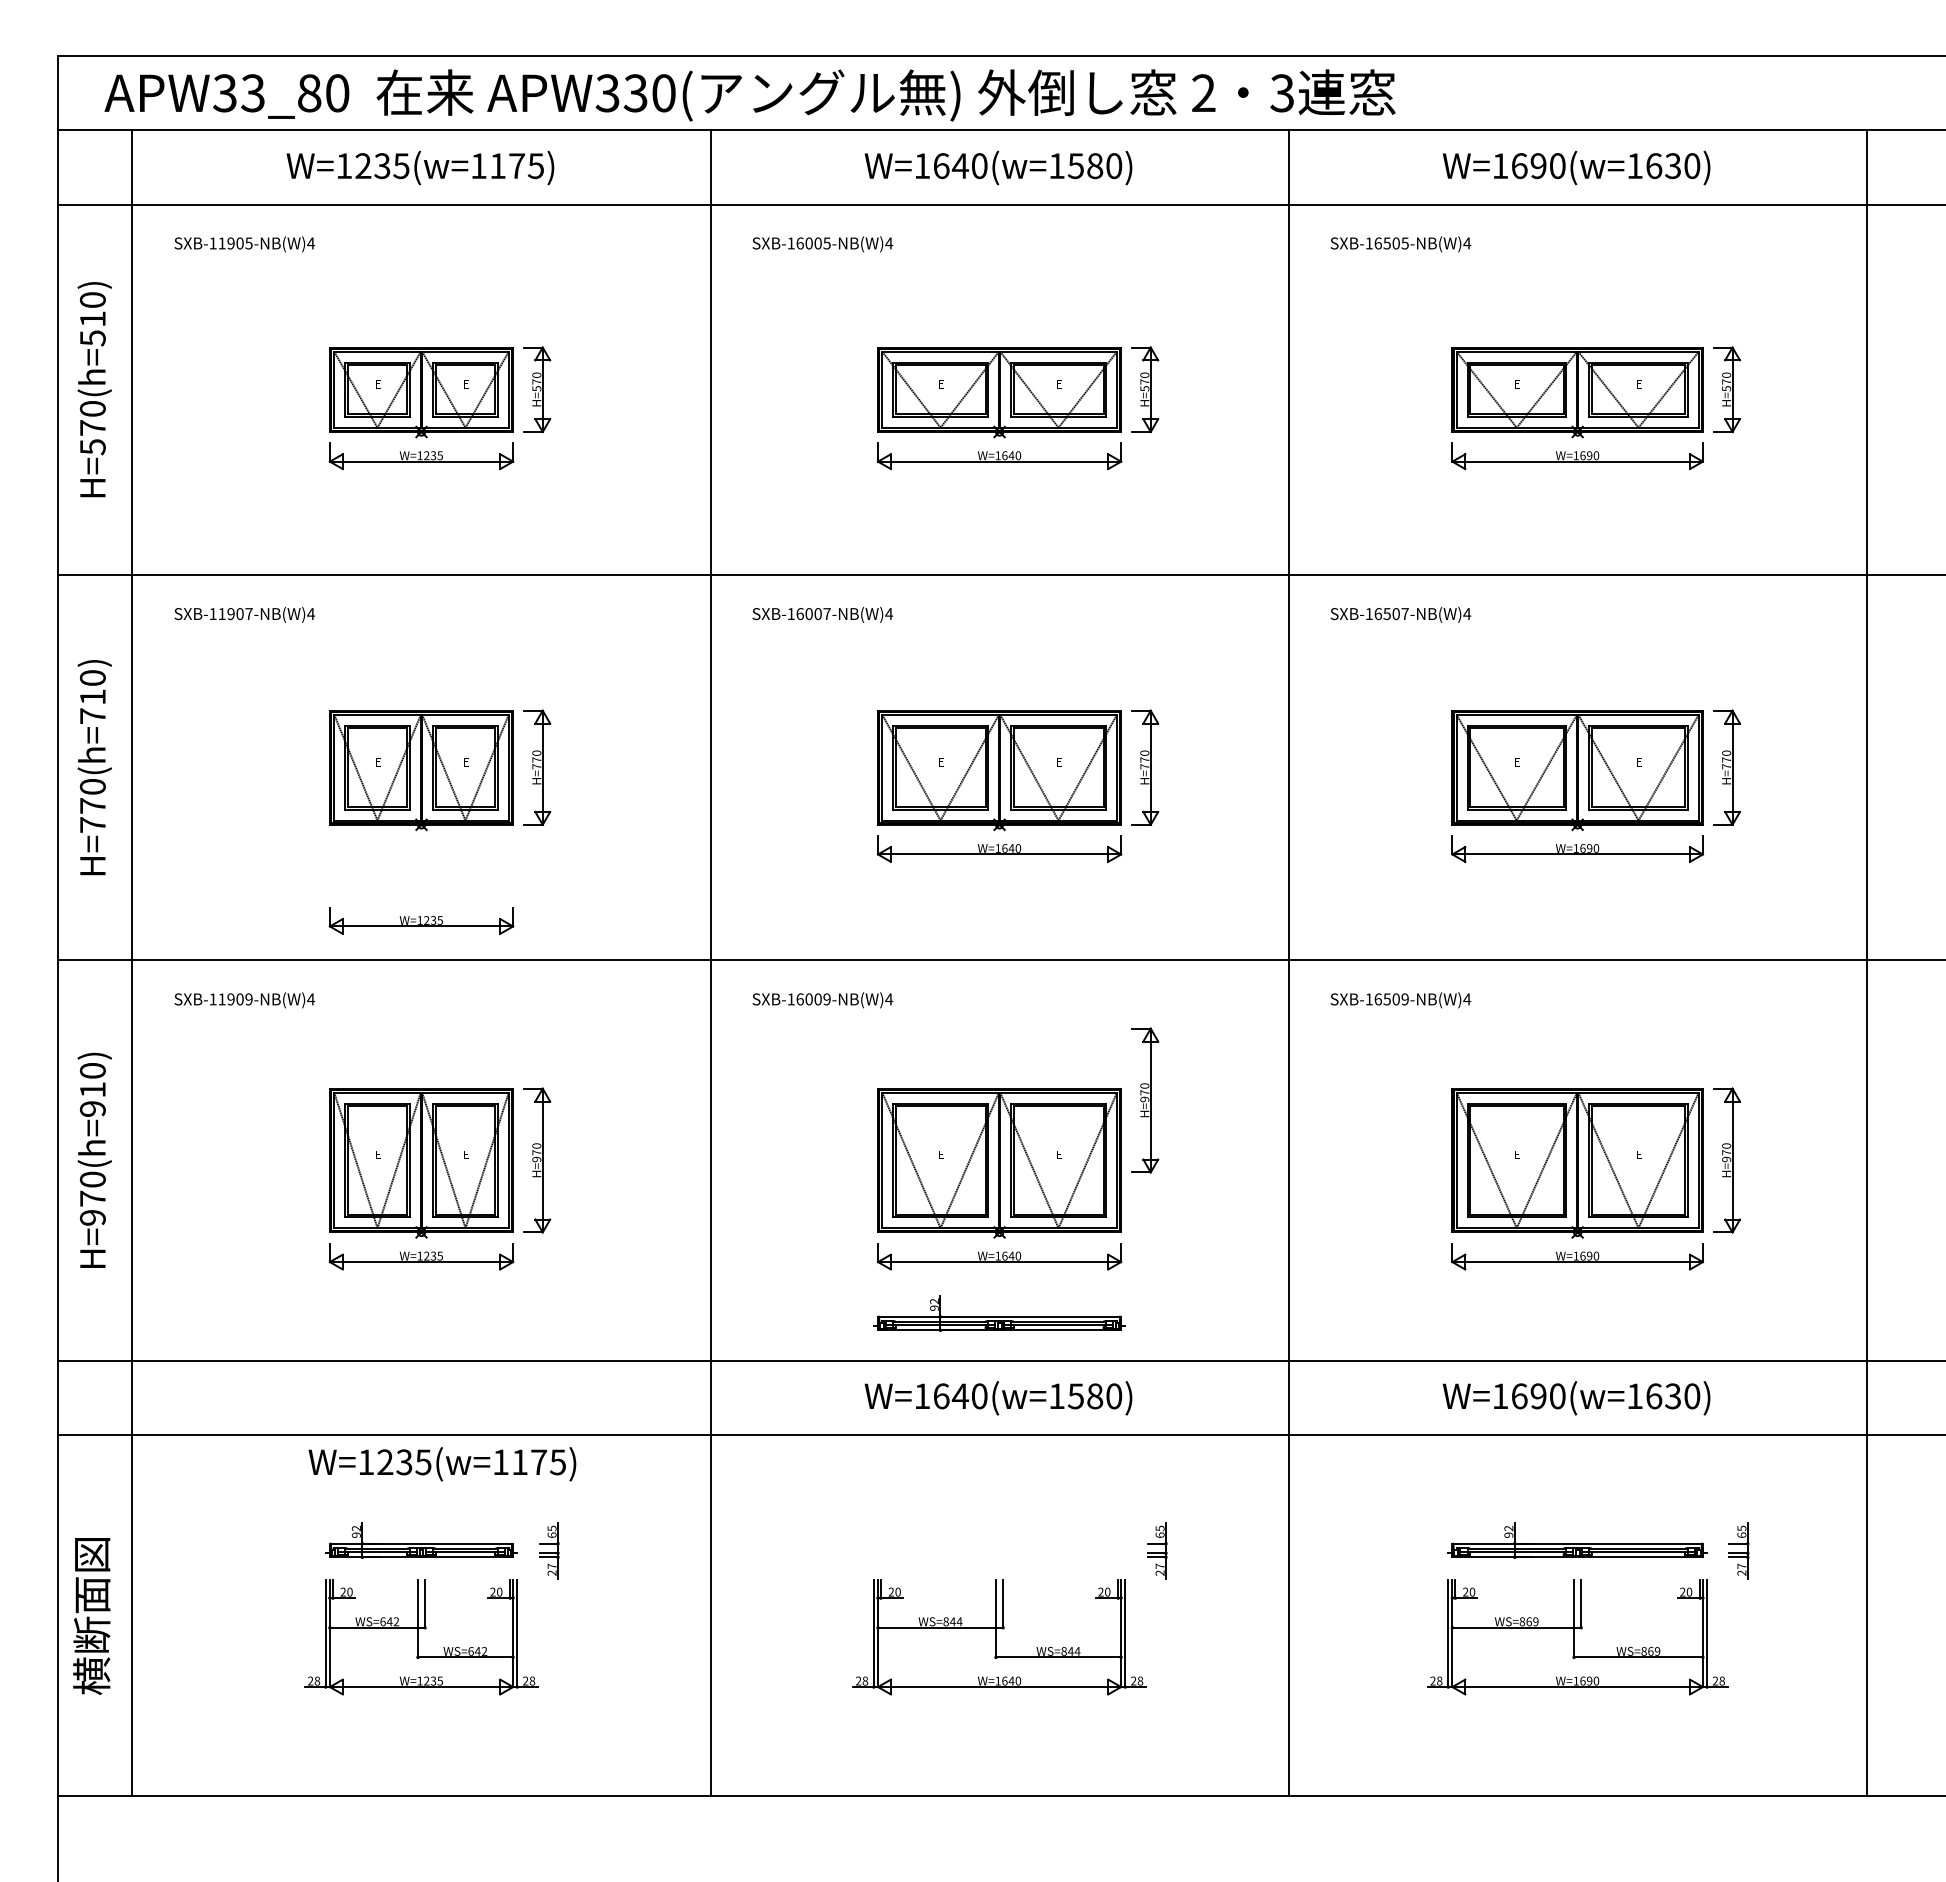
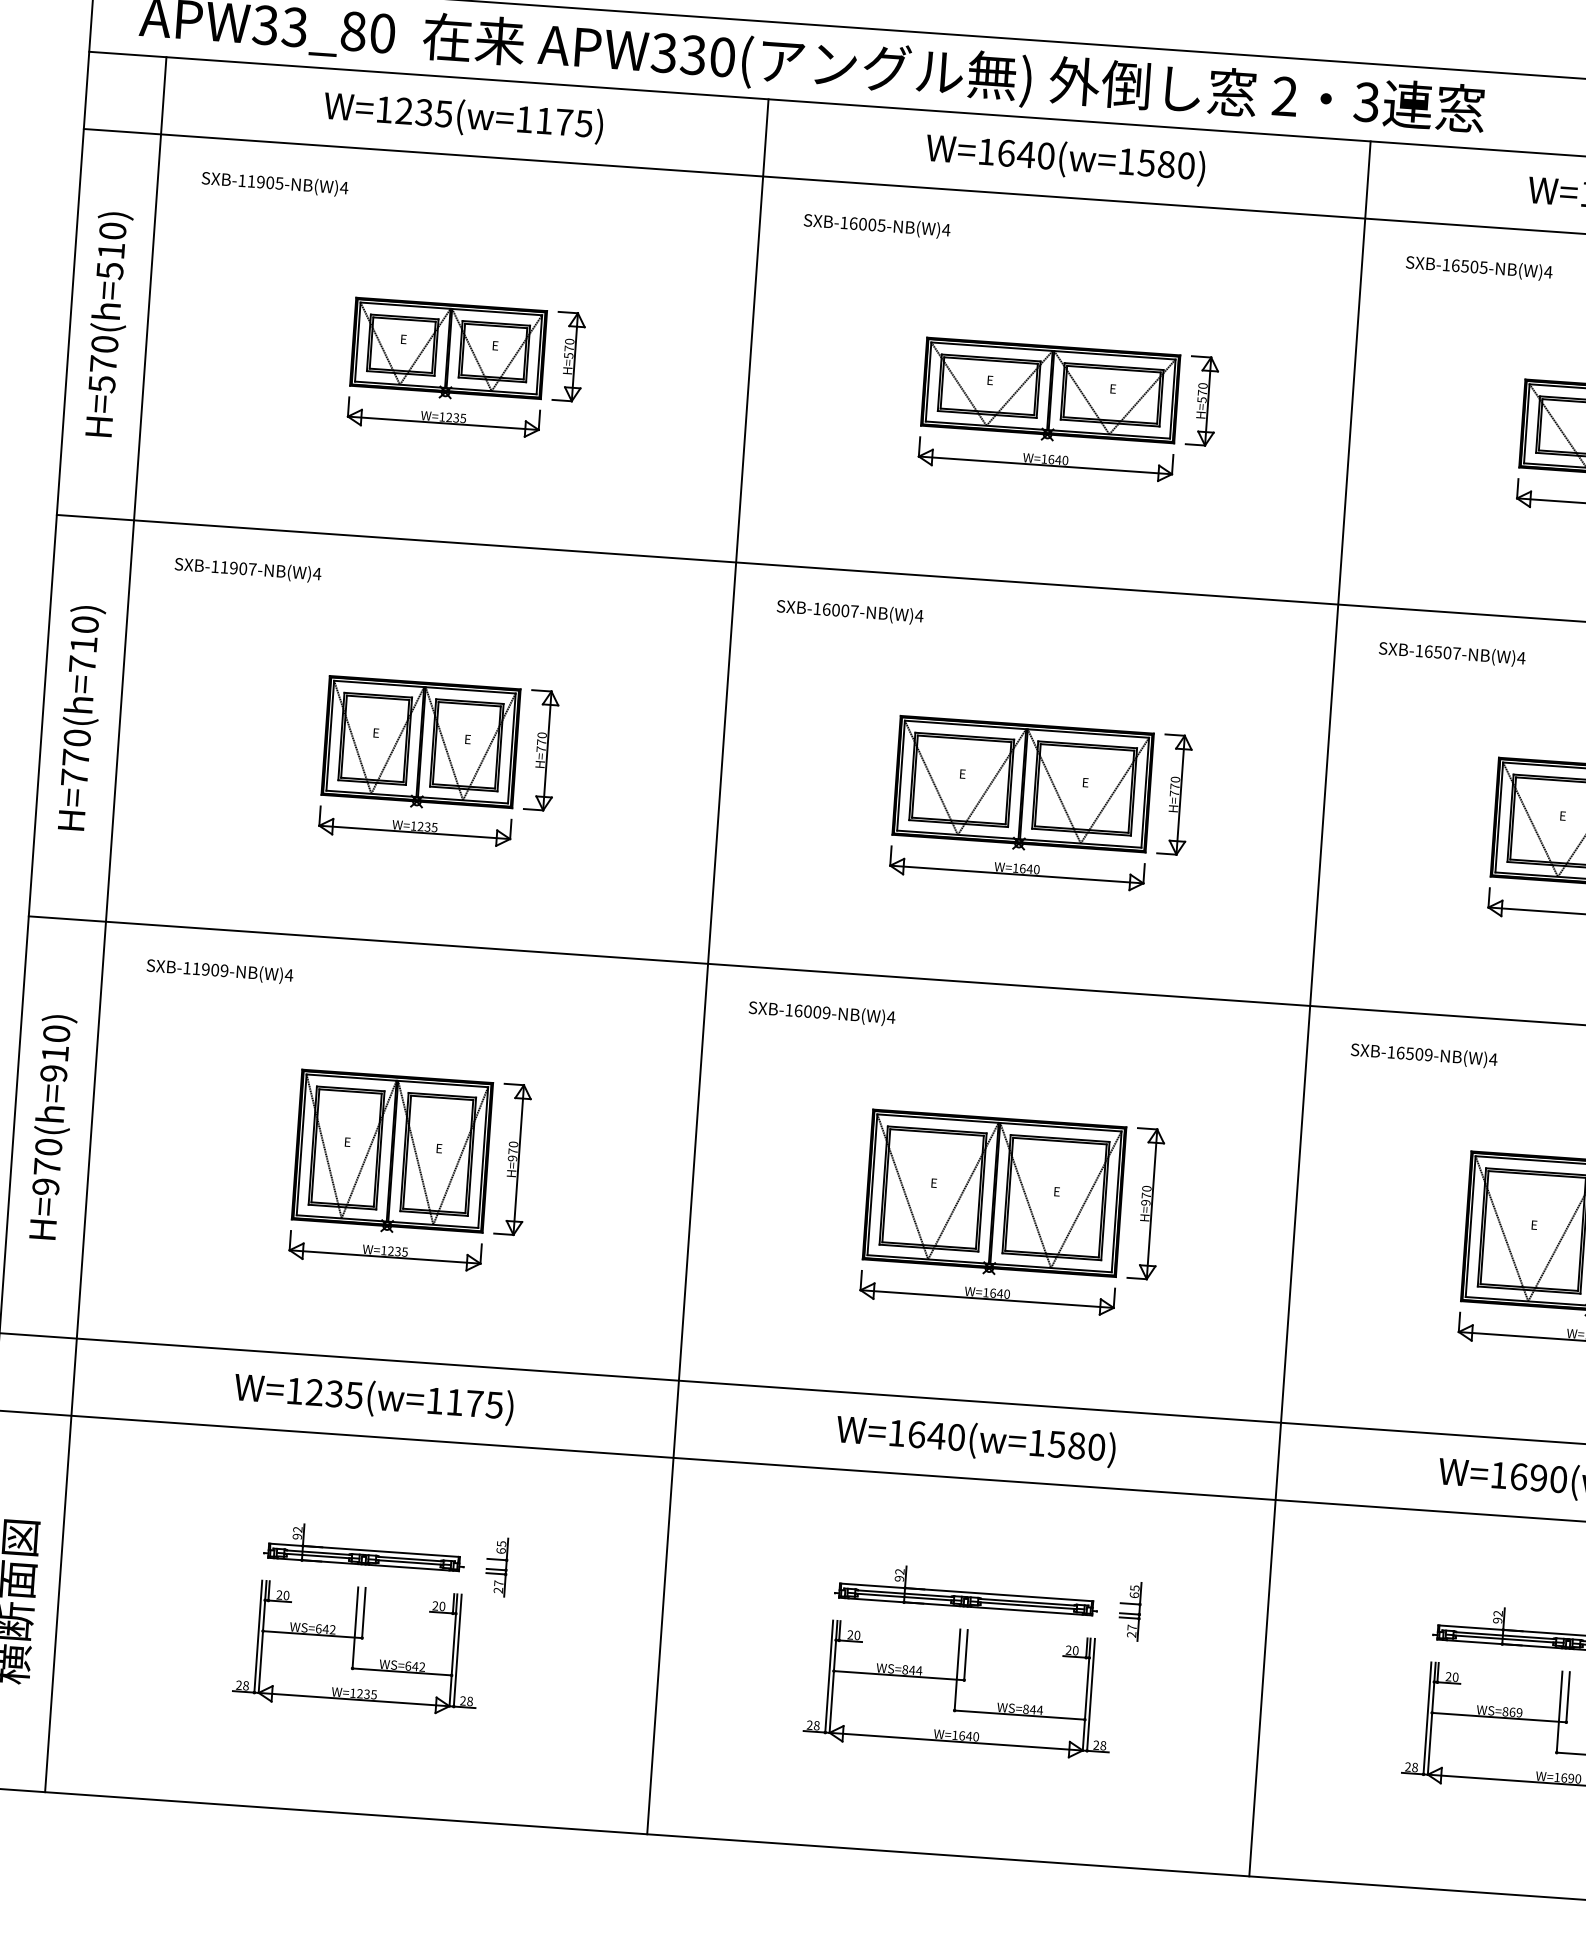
part: (421, 920) -> (415, 826), moved
part: (1145, 1100) -> (1146, 1203), moved
part: (999, 1313) -> (966, 1589), moved
text: (442, 1464) -> (374, 1398), moved

